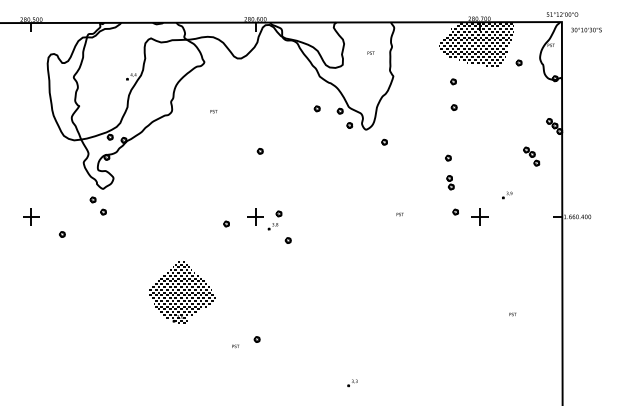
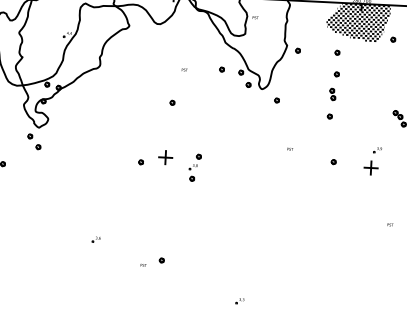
text: (370, 52) -> (255, 17), moved
part: (406, 81) -> (298, 50), added
text: (213, 111) -> (184, 69), moved
part: (450, 182) -> (332, 94), moved
text: (399, 214) -> (289, 149), moved
part: (479, 216) -> (371, 167), moved
part: (274, 220) -> (194, 162), moved
hatch: (181, 292) -> (100, 217), removed
text: (512, 314) -> (390, 224), moved

